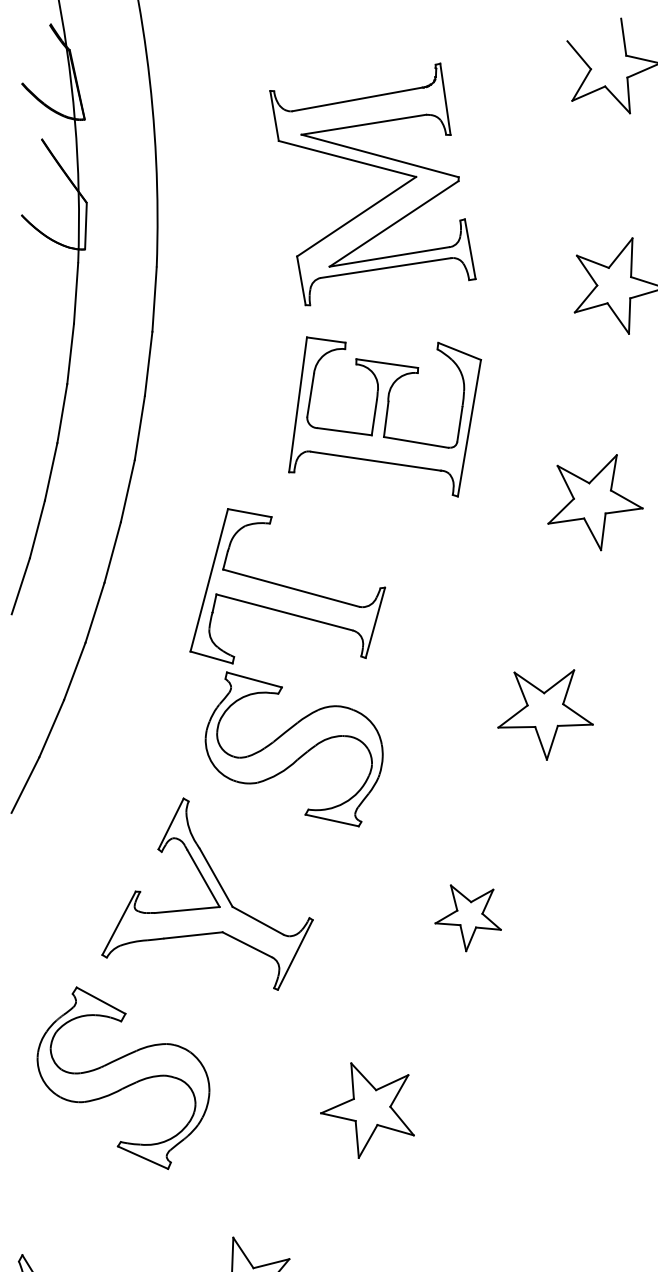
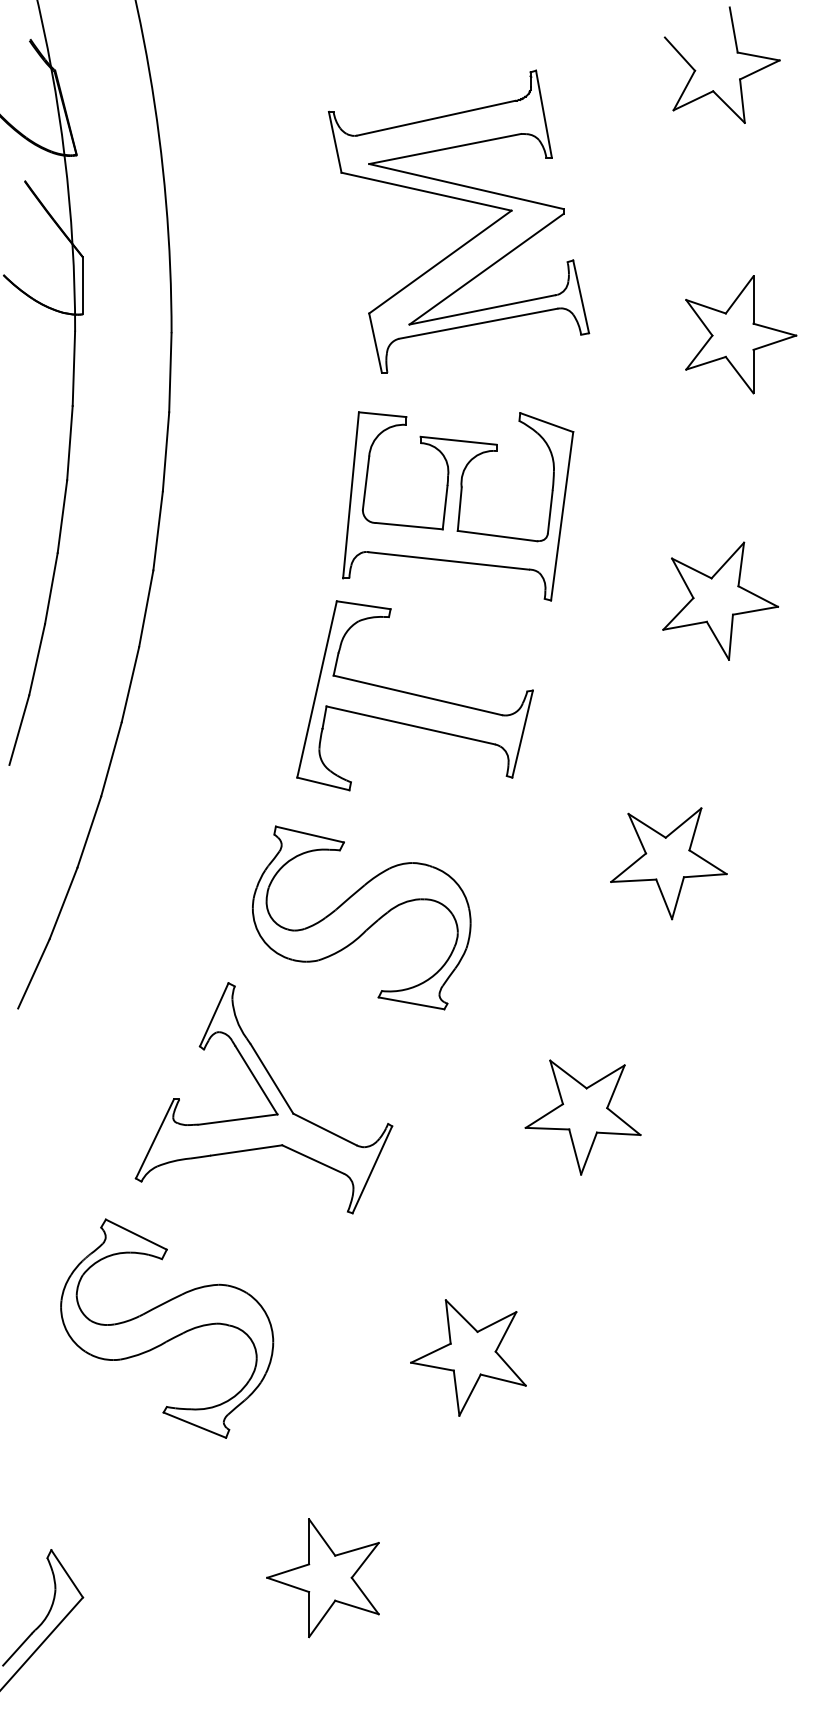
part: (378, 168) -> (464, 201), moved
part: (288, 588) -> (414, 695), moved
part: (468, 918) -> (582, 1117), size x1.43

